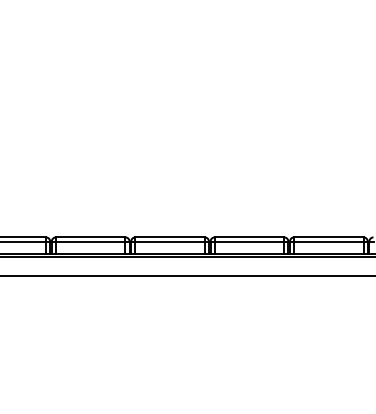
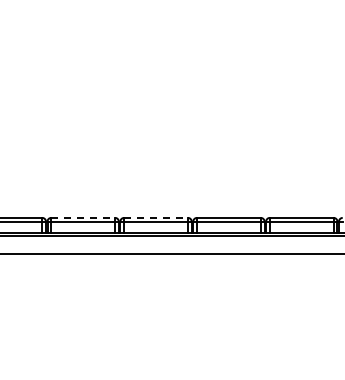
line: (91, 236) -> (83, 217), solid -> dashed
line: (170, 236) -> (156, 217), solid -> dashed

